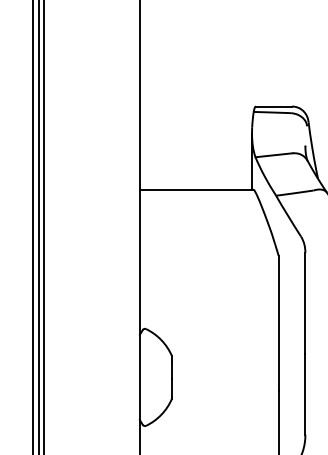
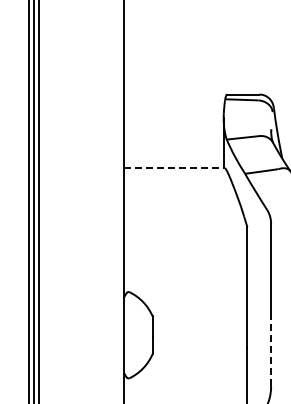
line: (197, 189) -> (175, 168), solid -> dashed
line: (305, 394) -> (271, 350), solid -> dashed

